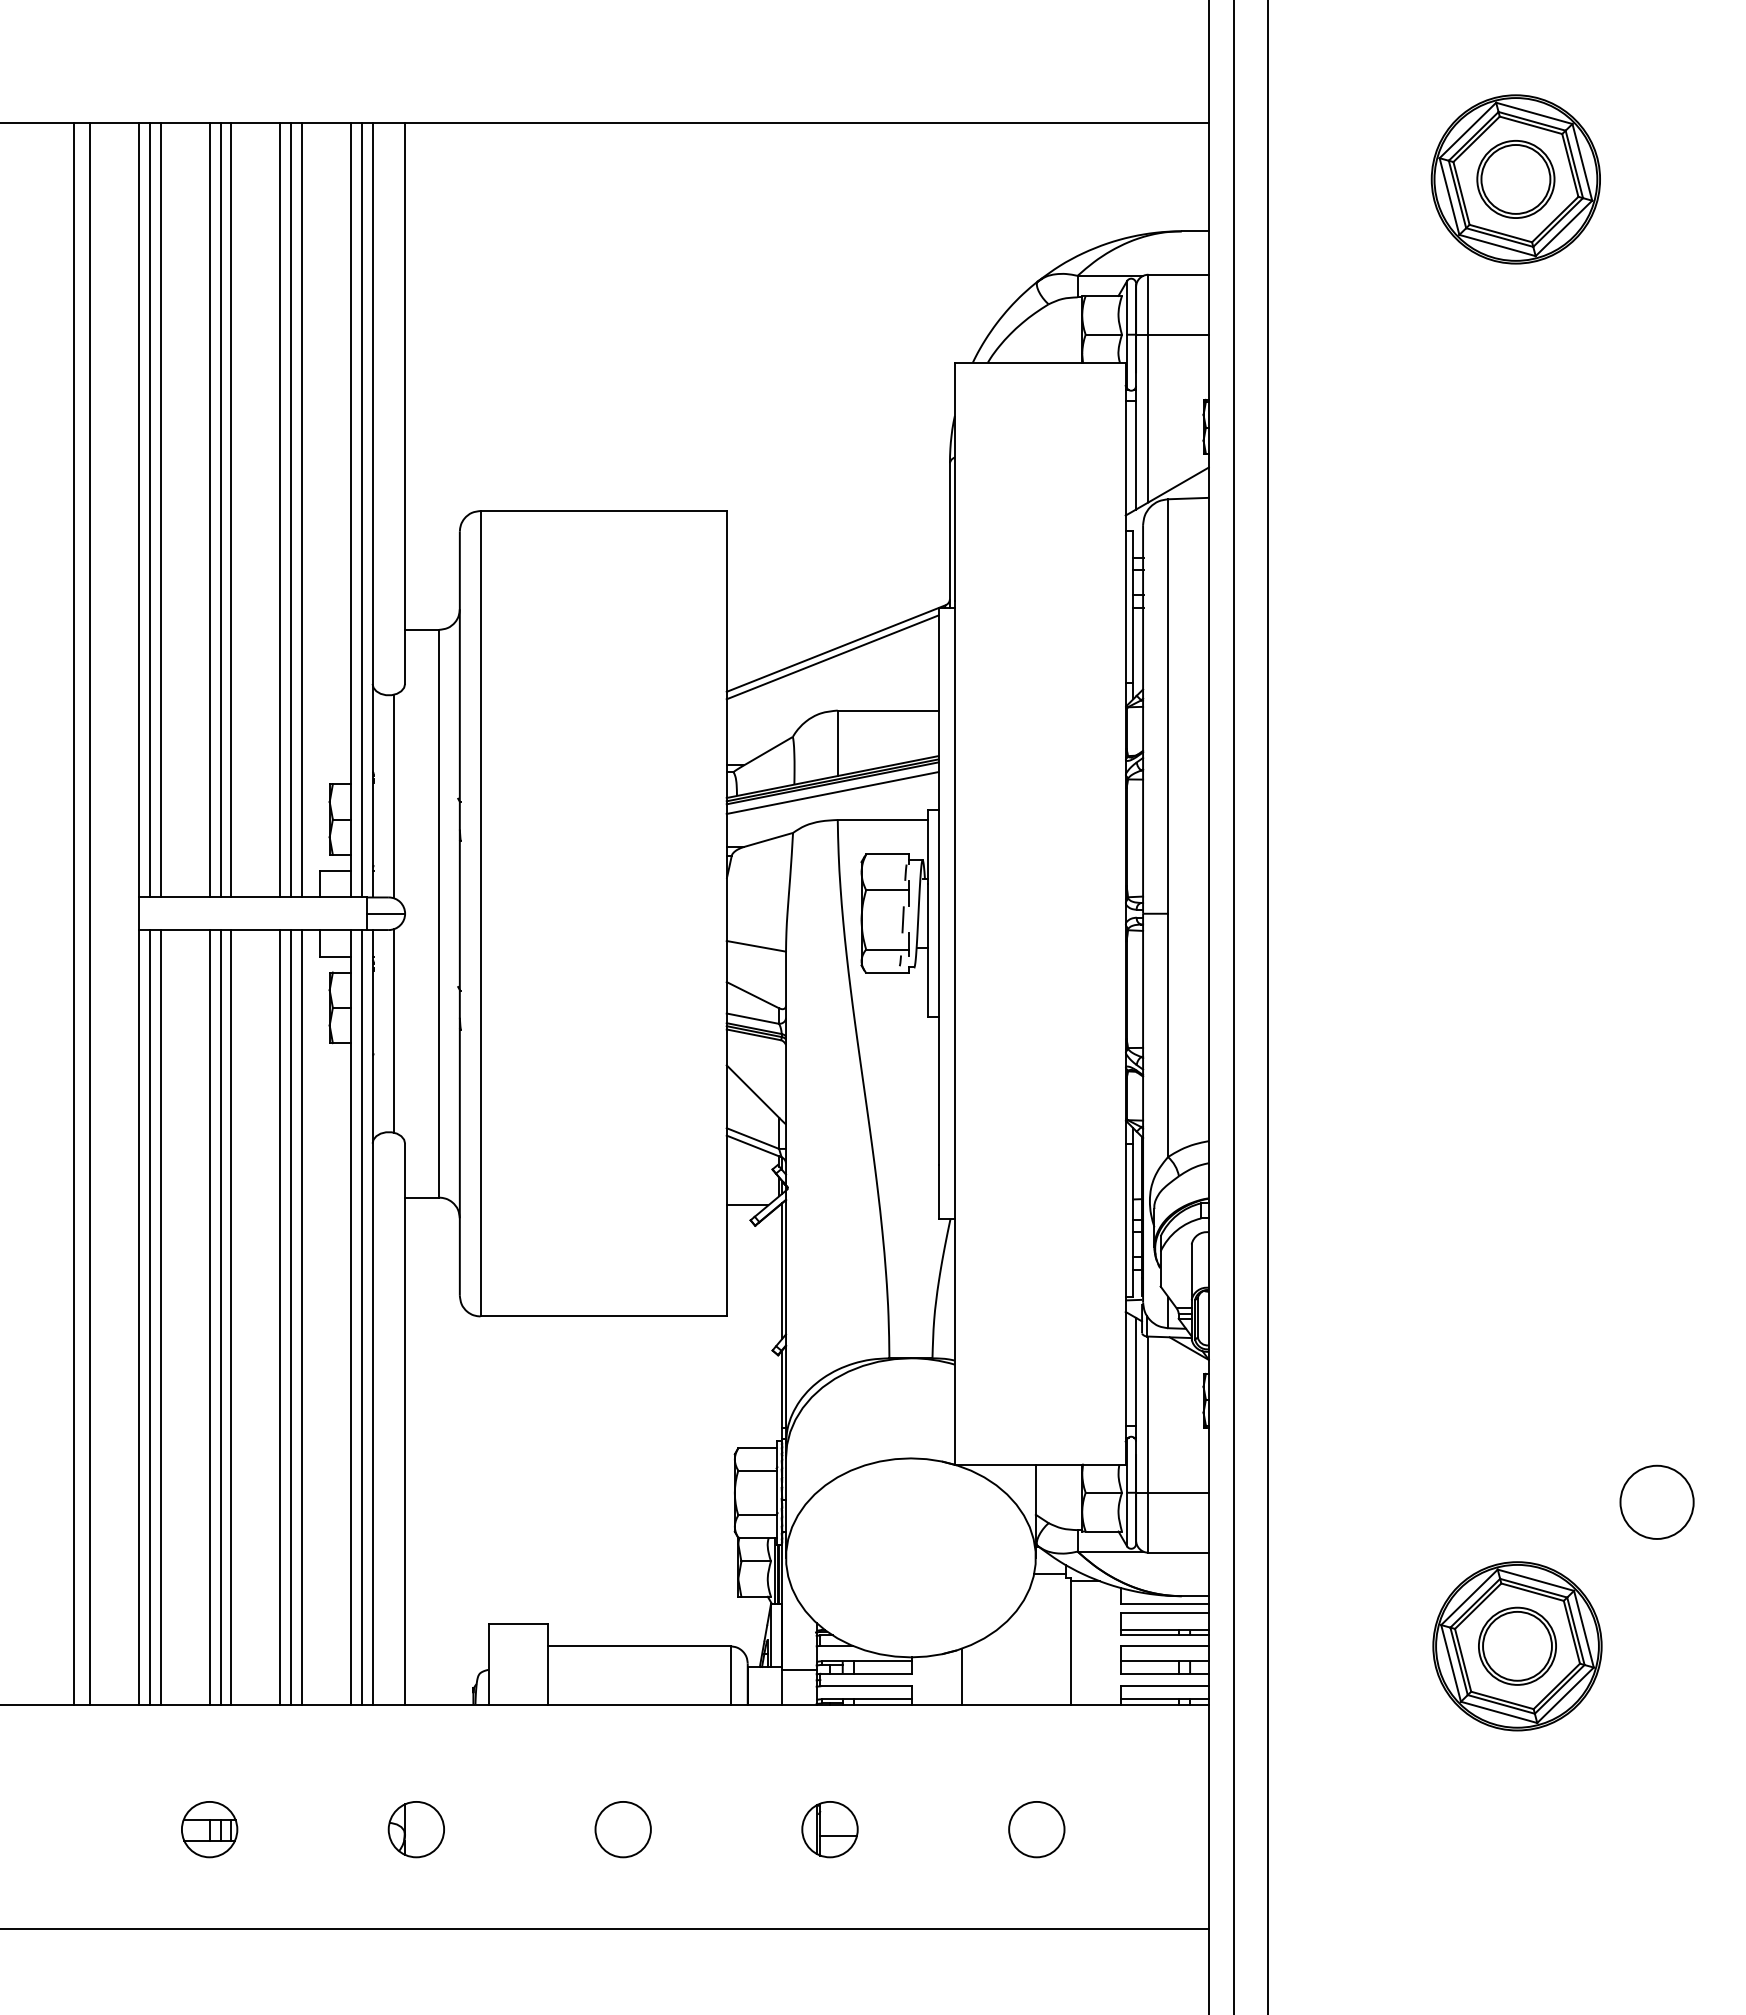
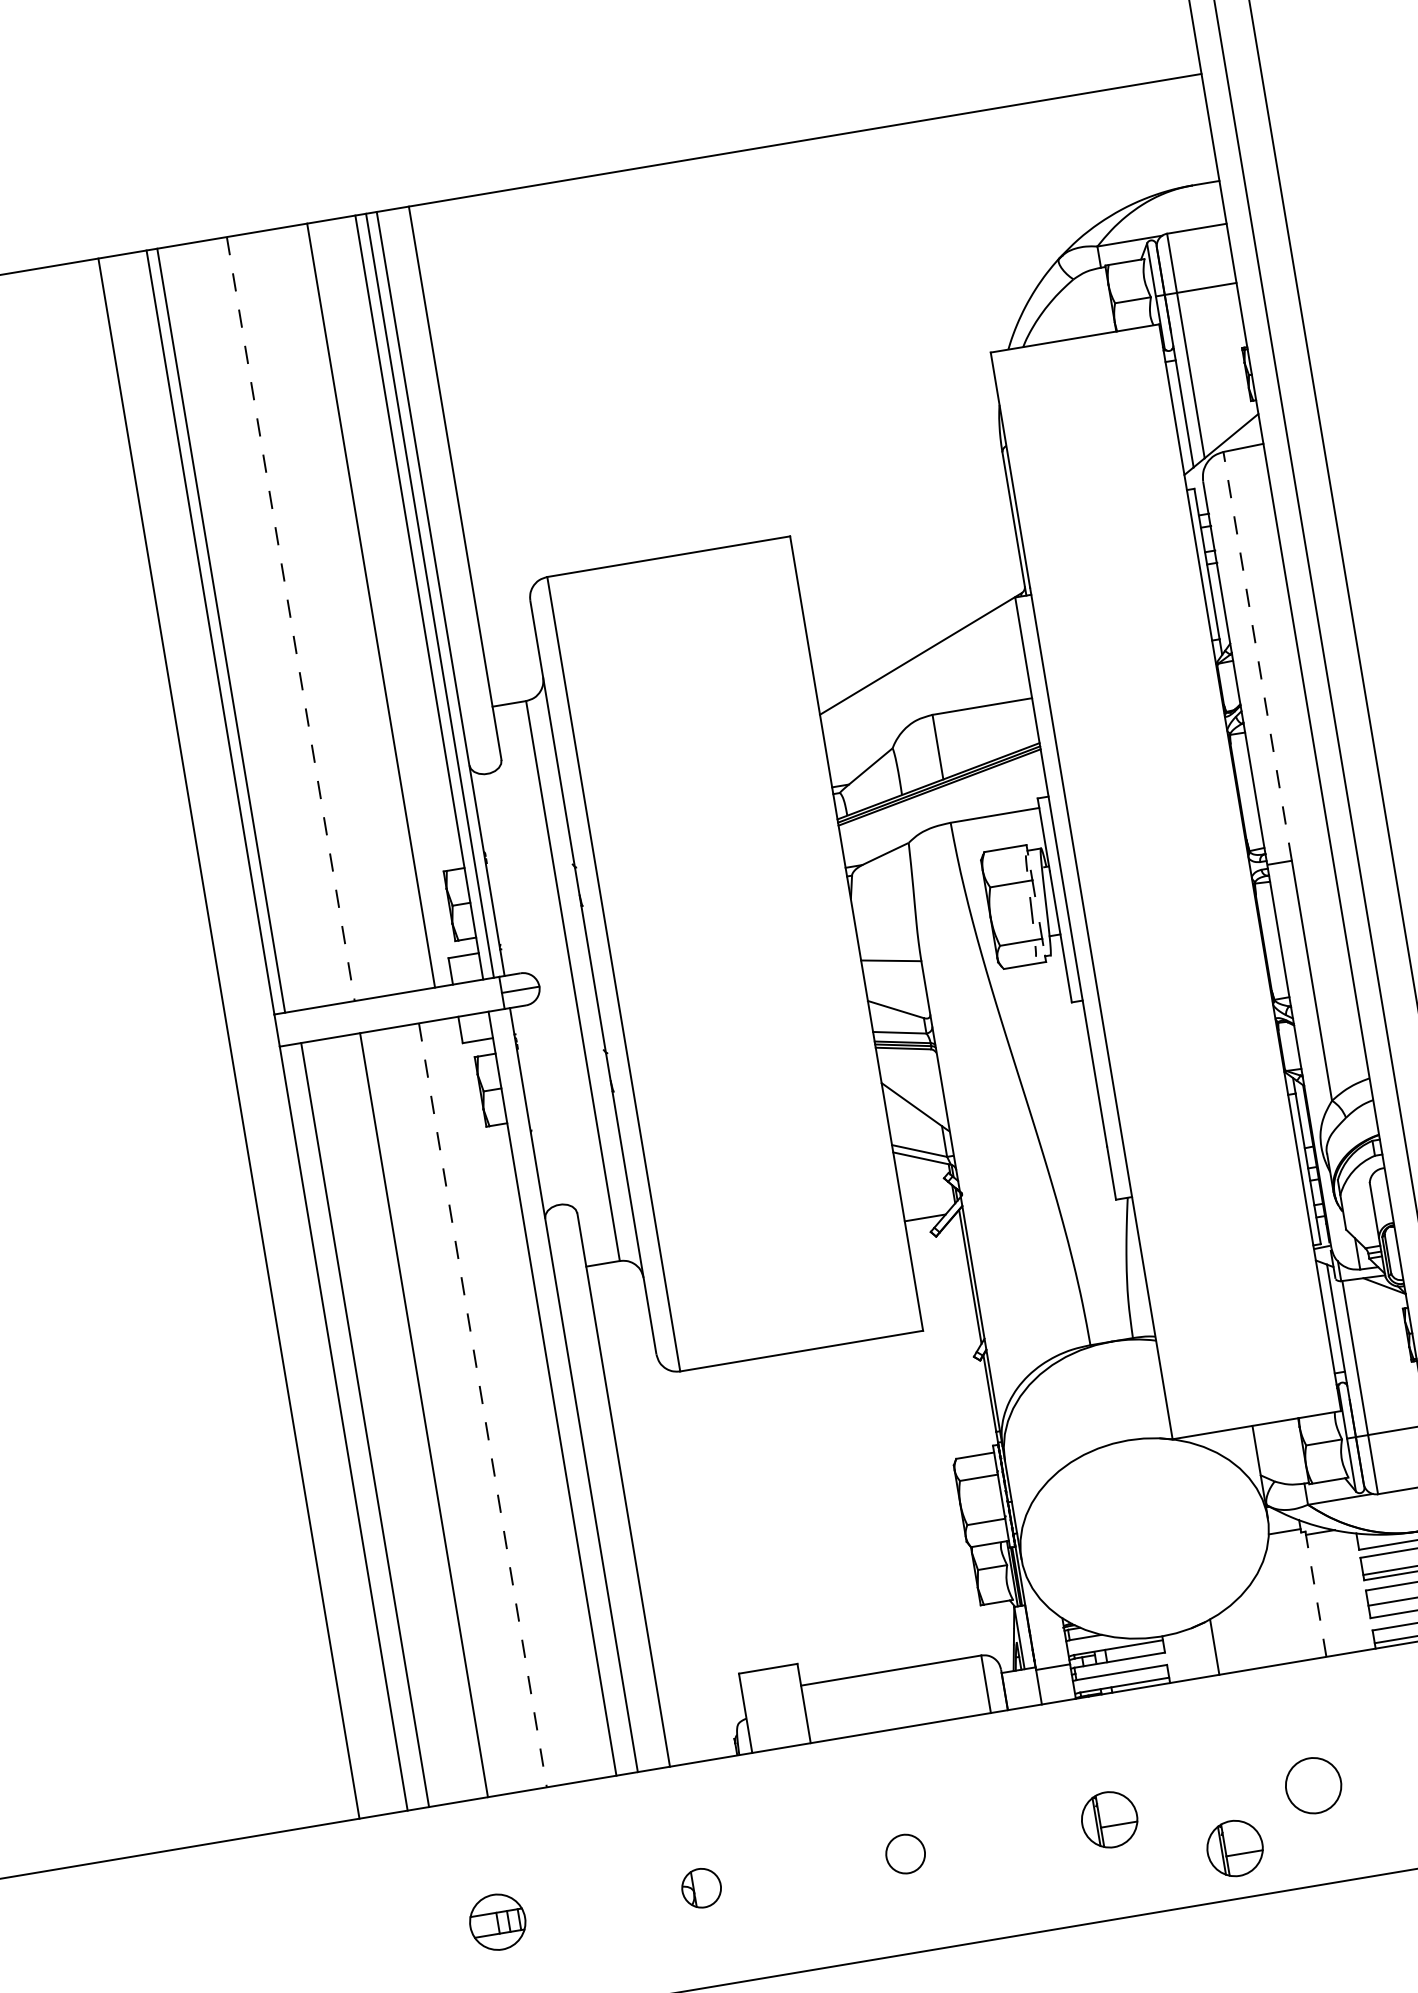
line: (160, 509) -> (231, 628), removed
line: (209, 509) -> (279, 620), removed
line: (231, 509) -> (301, 616), removed
line: (280, 509) -> (349, 608), removed
line: (291, 509) -> (360, 606), removed
line: (220, 510) -> (290, 619), solid -> dashed
line: (832, 657) -> (918, 663), removed
line: (1168, 706) -> (1258, 656), solid -> dashed
line: (832, 792) -> (940, 796), removed
line: (394, 796) -> (509, 872), removed
line: (74, 913) -> (213, 1040), removed
line: (394, 1030) -> (548, 1103), removed
line: (150, 1317) -> (354, 1426), removed
line: (209, 1317) -> (413, 1417), removed
line: (231, 1317) -> (434, 1413), removed
line: (280, 1317) -> (483, 1405), solid -> dashed
line: (291, 1317) -> (494, 1403), removed
line: (302, 1317) -> (504, 1401), removed
line: (361, 1317) -> (563, 1392), removed
line: (1070, 1642) -> (1315, 1595), solid -> dashed
part: (415, 1829) -> (700, 1888), size x0.7
circle: (622, 1829) -> (904, 1853), size x0.7
part: (948, 1878) -> (1234, 1848), added

